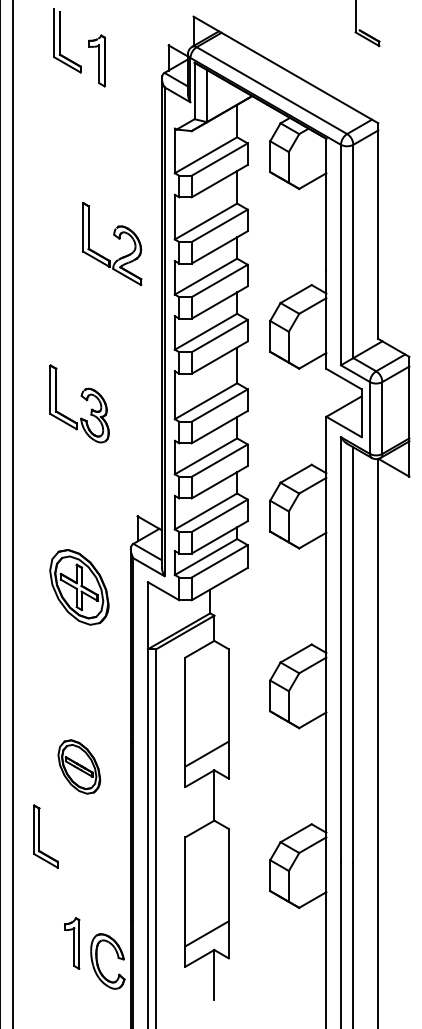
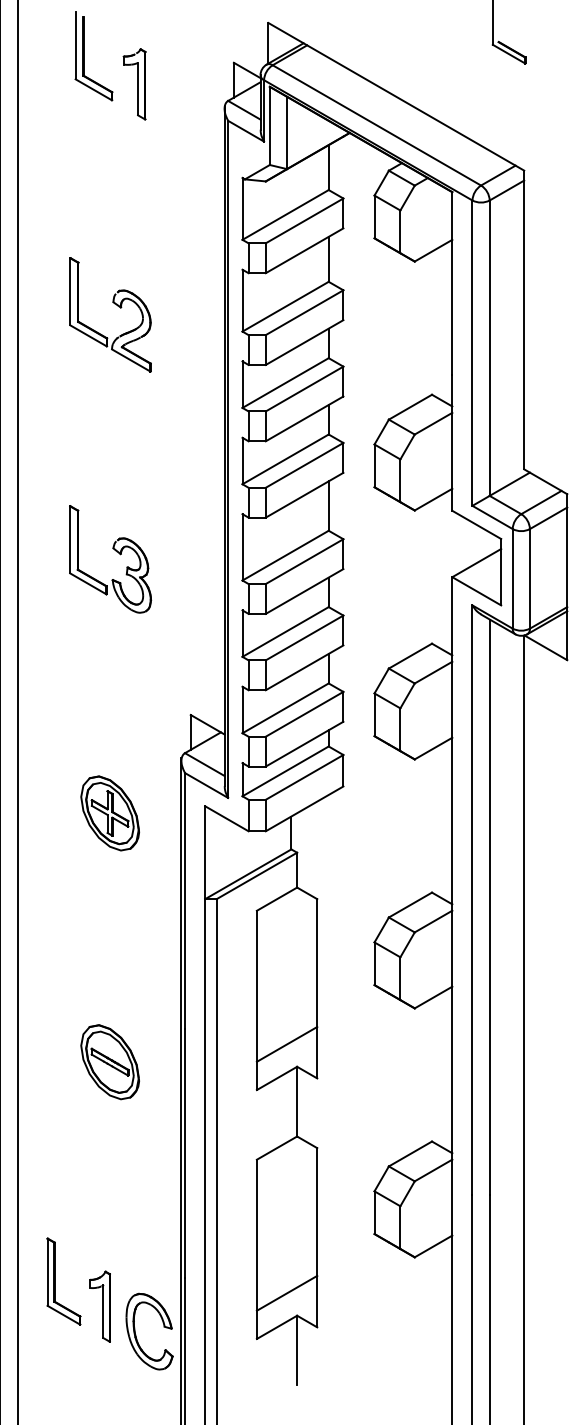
part: (117, 237) -> (117, 306), moved
part: (78, 587) -> (109, 813), size x0.71
part: (39, 836) -> (55, 1281), moved

